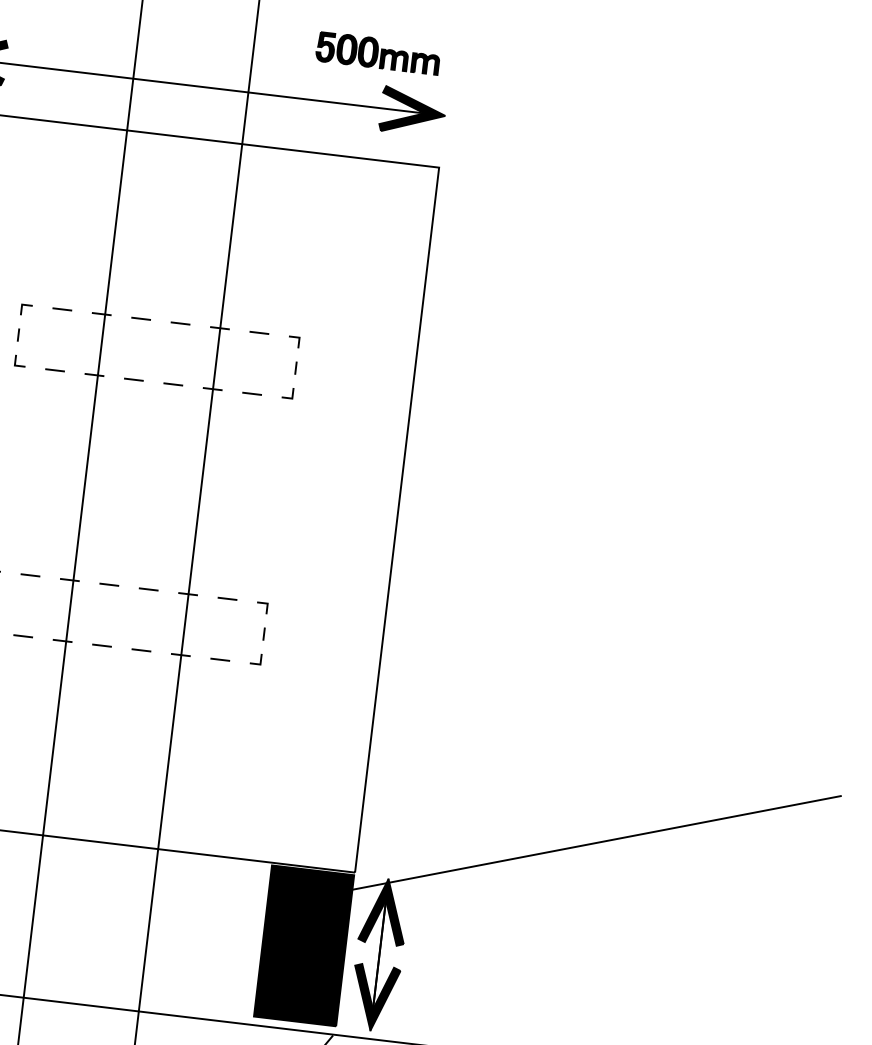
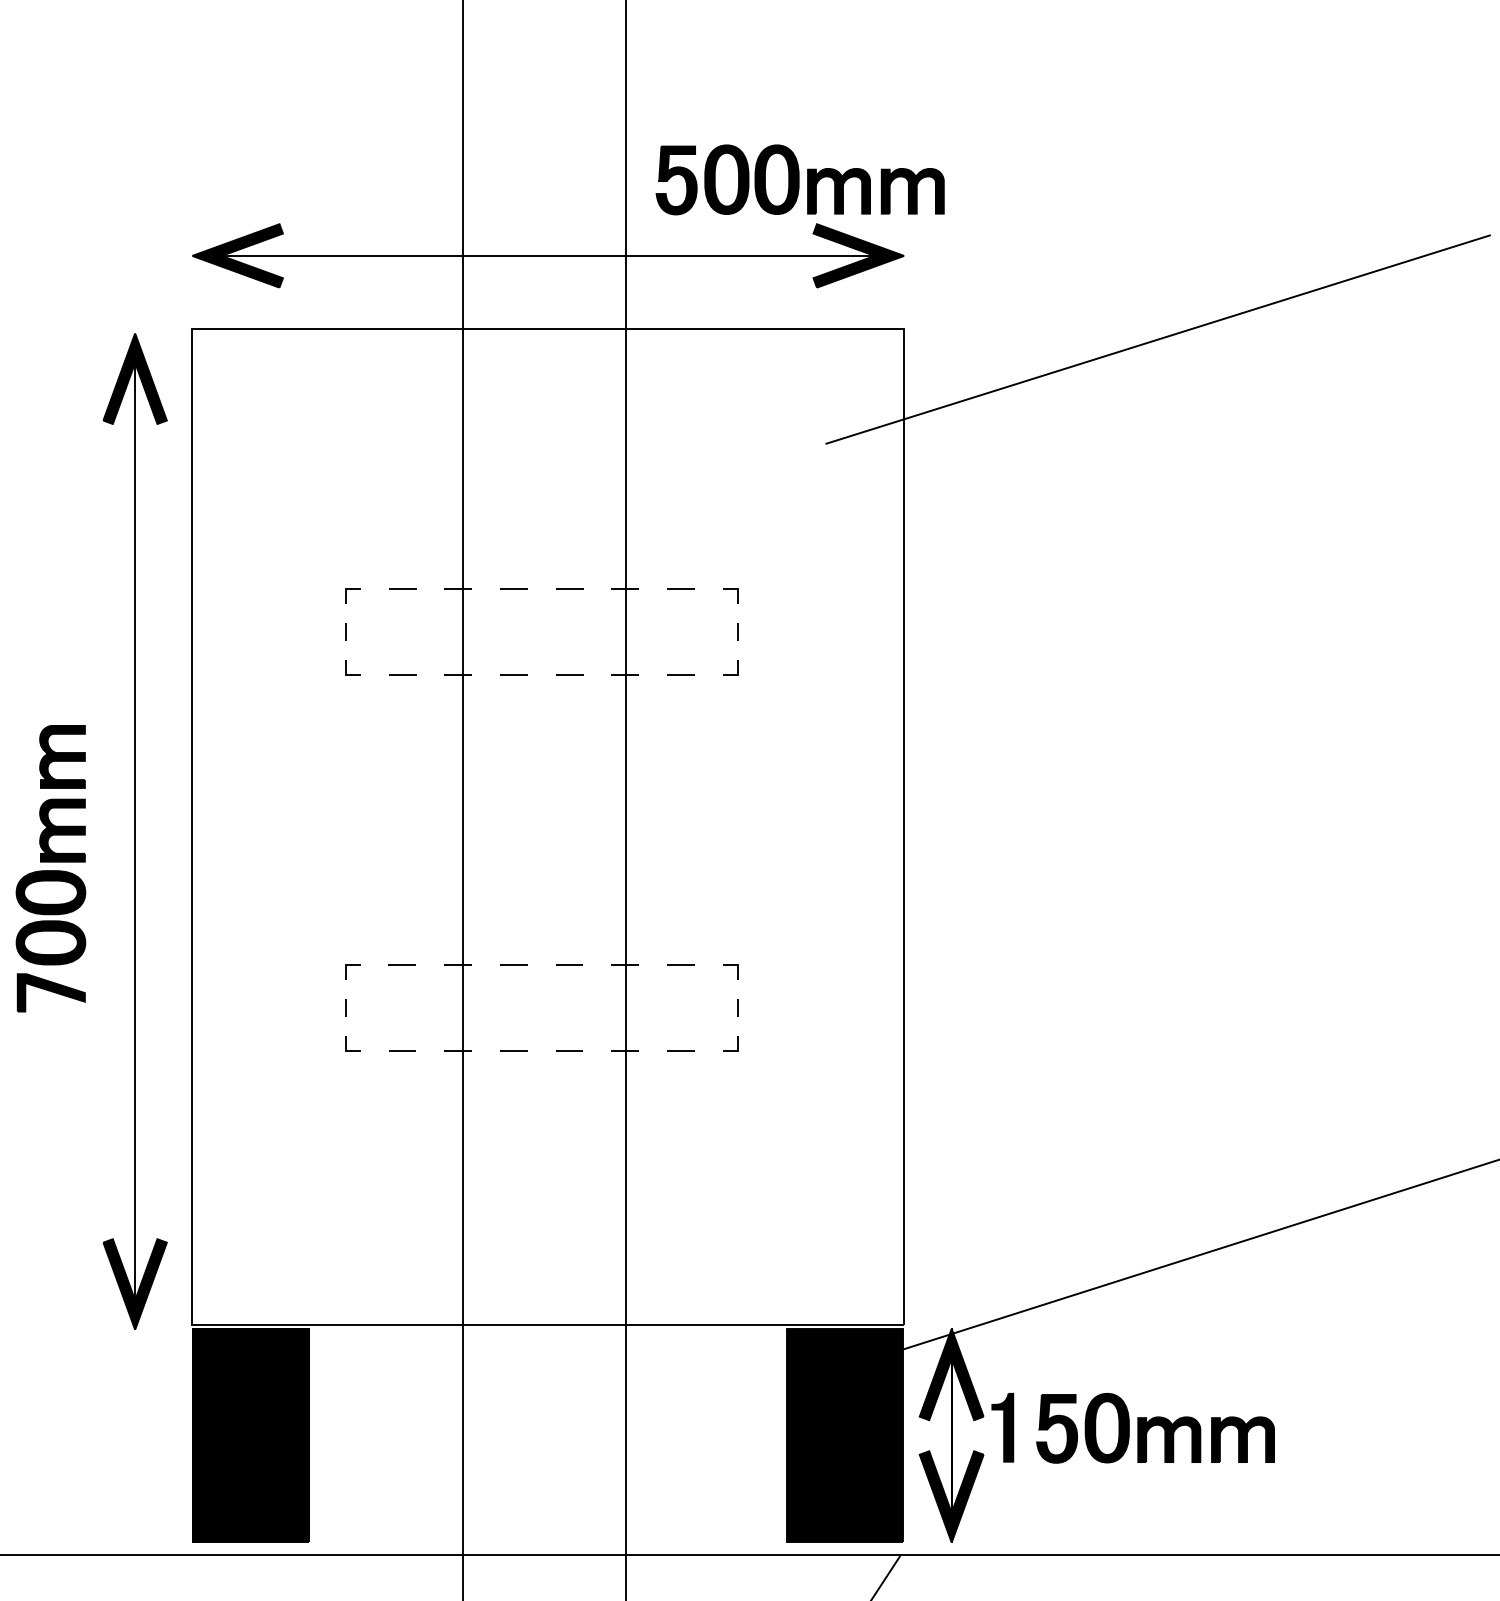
part: (377, 53) -> (799, 179), size x1.67
line: (617, 196) -> (1157, 339), added
part: (508, 964) -> (1132, 1427), added

